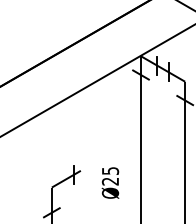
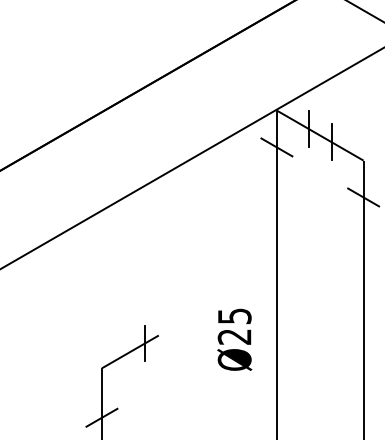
text: (110, 182) -> (234, 338), moved

